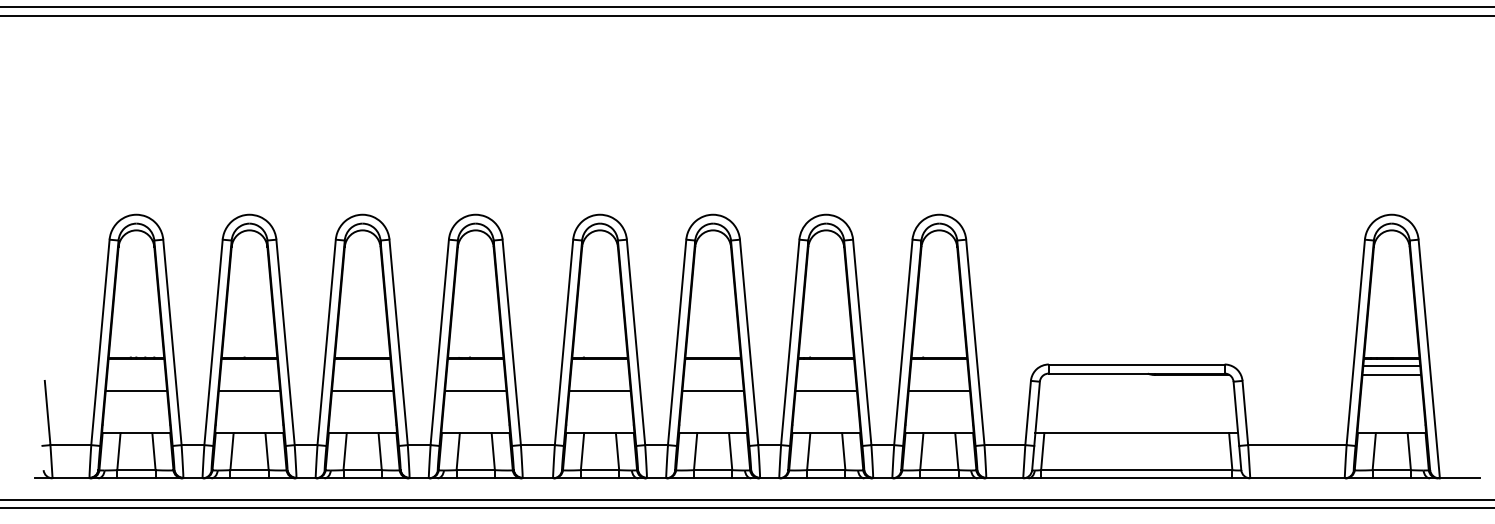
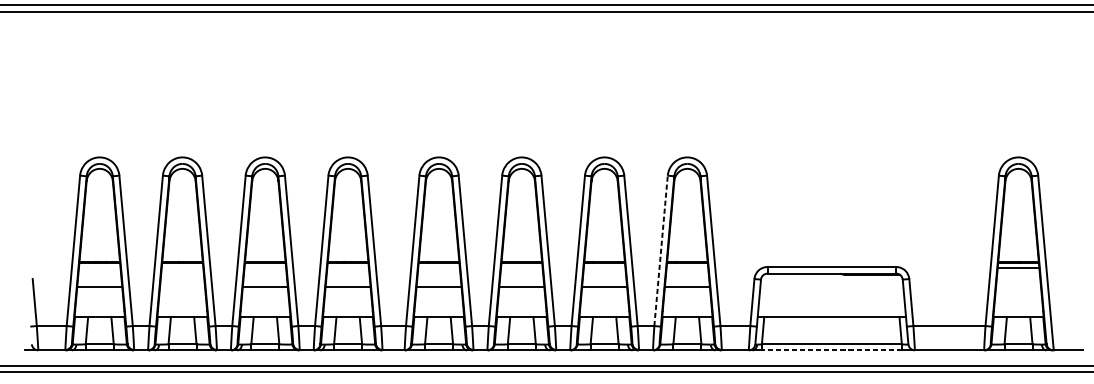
line: (903, 341) -> (661, 250), solid -> dashed
line: (1391, 374) -> (1018, 274), removed
line: (249, 391) -> (182, 286), removed
line: (1136, 478) -> (831, 350), solid -> dashed

